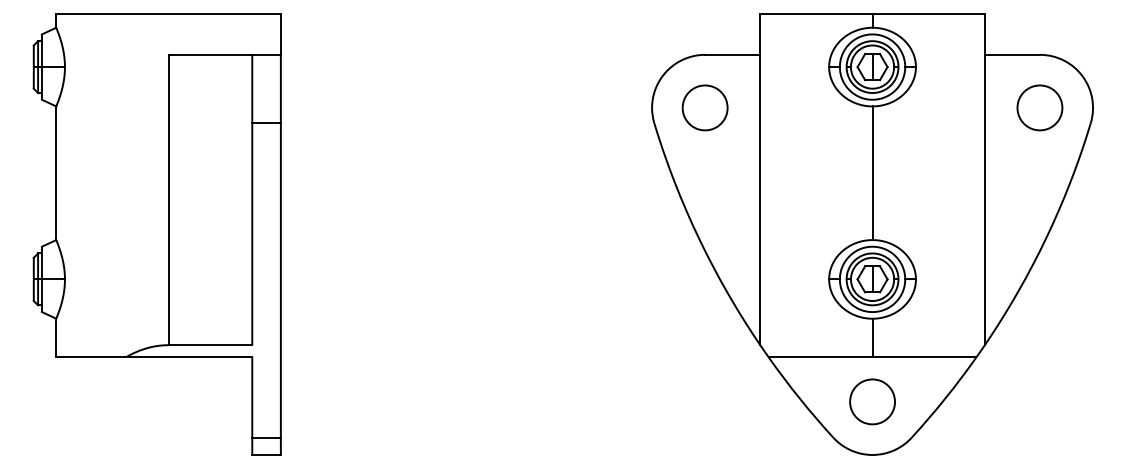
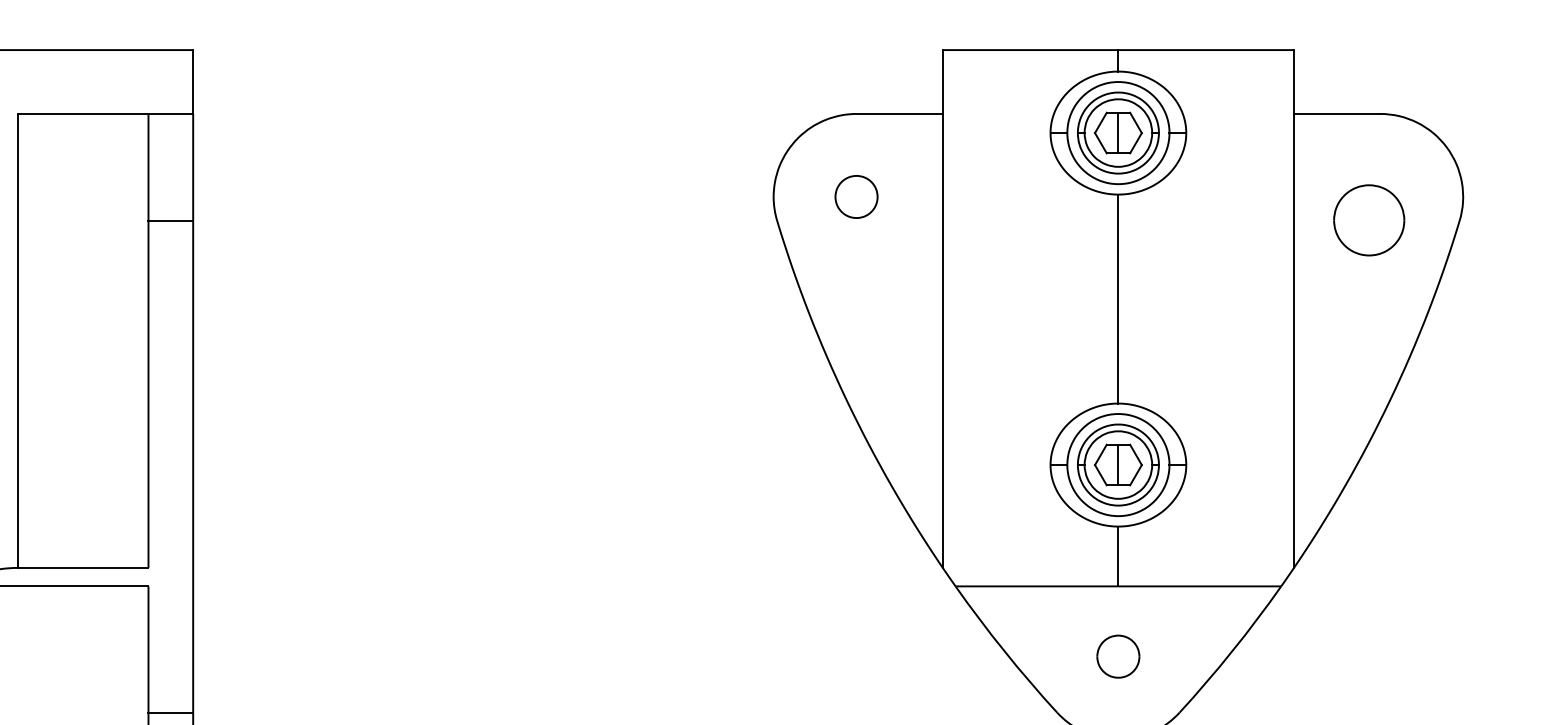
part: (704, 107) -> (855, 196), size x0.6
part: (1039, 107) -> (1368, 219), moved
part: (872, 401) -> (1118, 655), size x0.6

